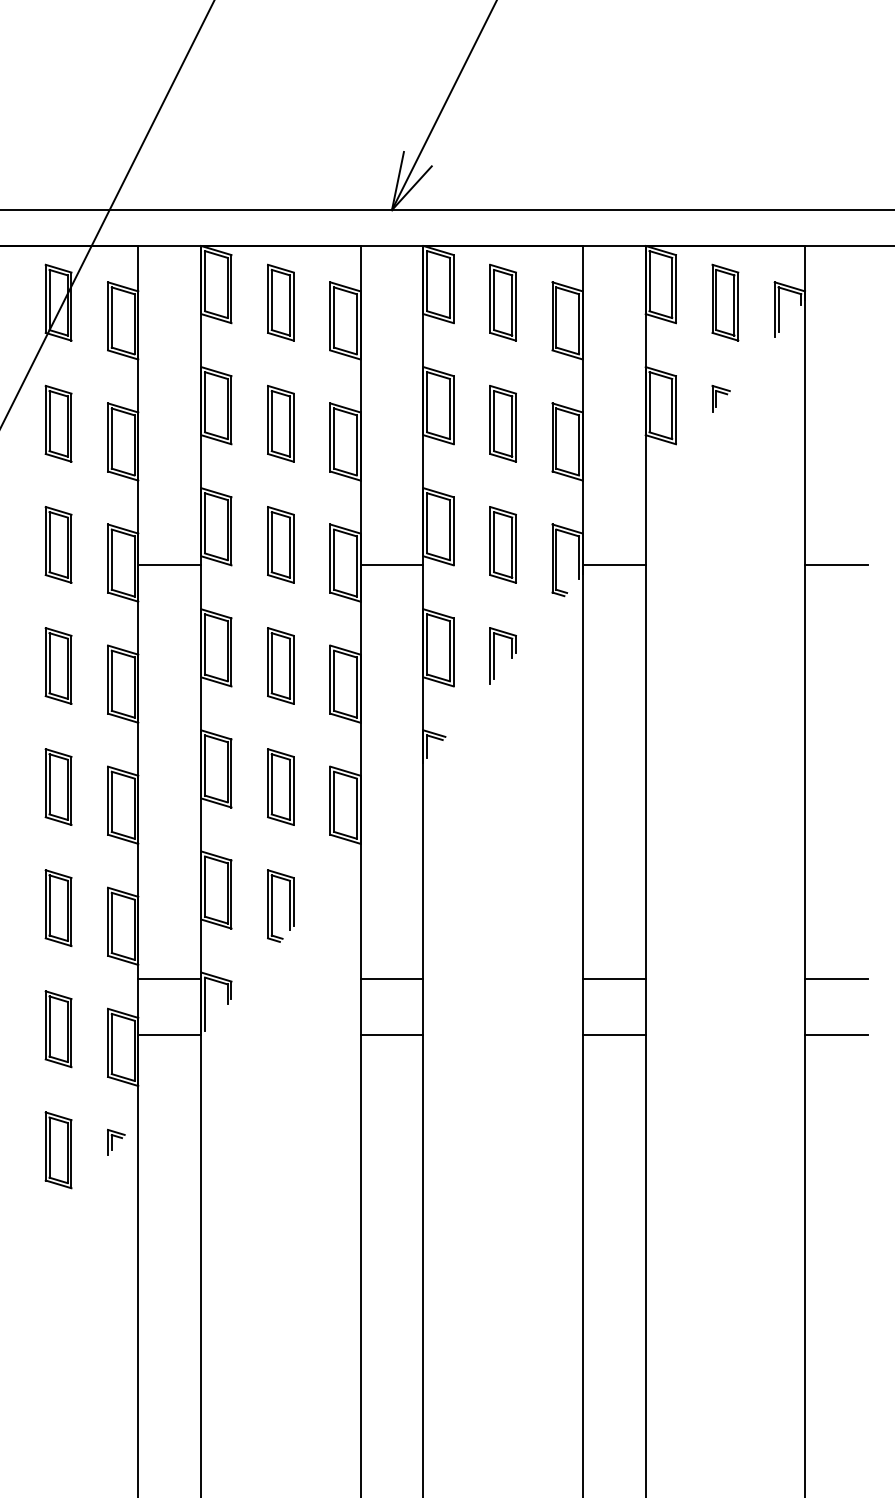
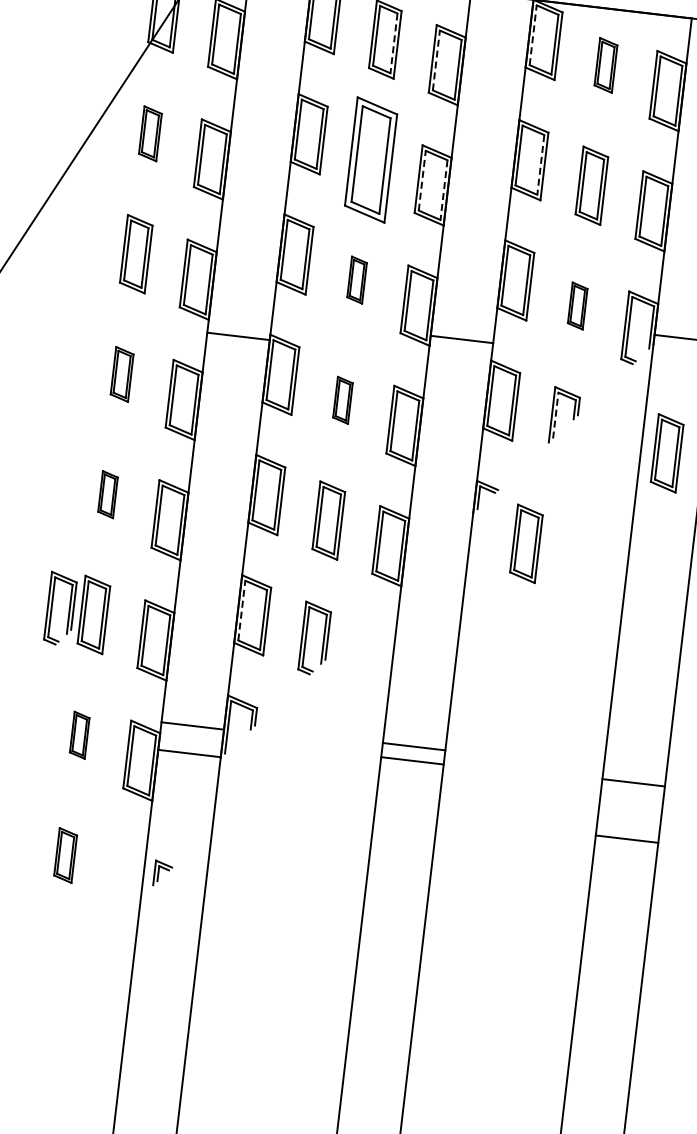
line: (427, 280) -> (533, 34), solid -> dashed
part: (502, 302) -> (605, 65), size x0.7
line: (289, 305) -> (393, 43), solid -> dashed
line: (334, 317) -> (436, 60), solid -> dashed
line: (449, 409) -> (540, 165), solid -> dashed
part: (58, 423) -> (150, 133), size x0.7
part: (280, 423) -> (370, 159), size x1.6
line: (334, 438) -> (422, 180), solid -> dashed
line: (356, 445) -> (443, 190), solid -> dashed
part: (280, 544) -> (356, 279), size x0.6
part: (502, 544) -> (577, 305), size x0.6
line: (169, 564) -> (238, 336), moved
line: (391, 564) -> (461, 339), moved
line: (494, 655) -> (556, 414), solid -> dashed
part: (58, 665) -> (122, 373), size x0.7
part: (280, 665) -> (342, 399), size x0.6
part: (608, 680) -> (666, 453), added
part: (58, 786) -> (108, 494), size x0.6
part: (479, 786) -> (526, 543), added
line: (205, 886) -> (242, 610), solid -> dashed
part: (16, 905) -> (52, 607), added
line: (169, 978) -> (192, 725), moved
line: (391, 978) -> (412, 760), moved
line: (613, 978) -> (632, 782), moved
part: (58, 1029) -> (79, 735), size x0.6
line: (391, 1034) -> (413, 746), moved
line: (613, 1034) -> (626, 838), moved
part: (116, 1141) -> (163, 873), moved
part: (58, 1150) -> (65, 855), size x0.7

